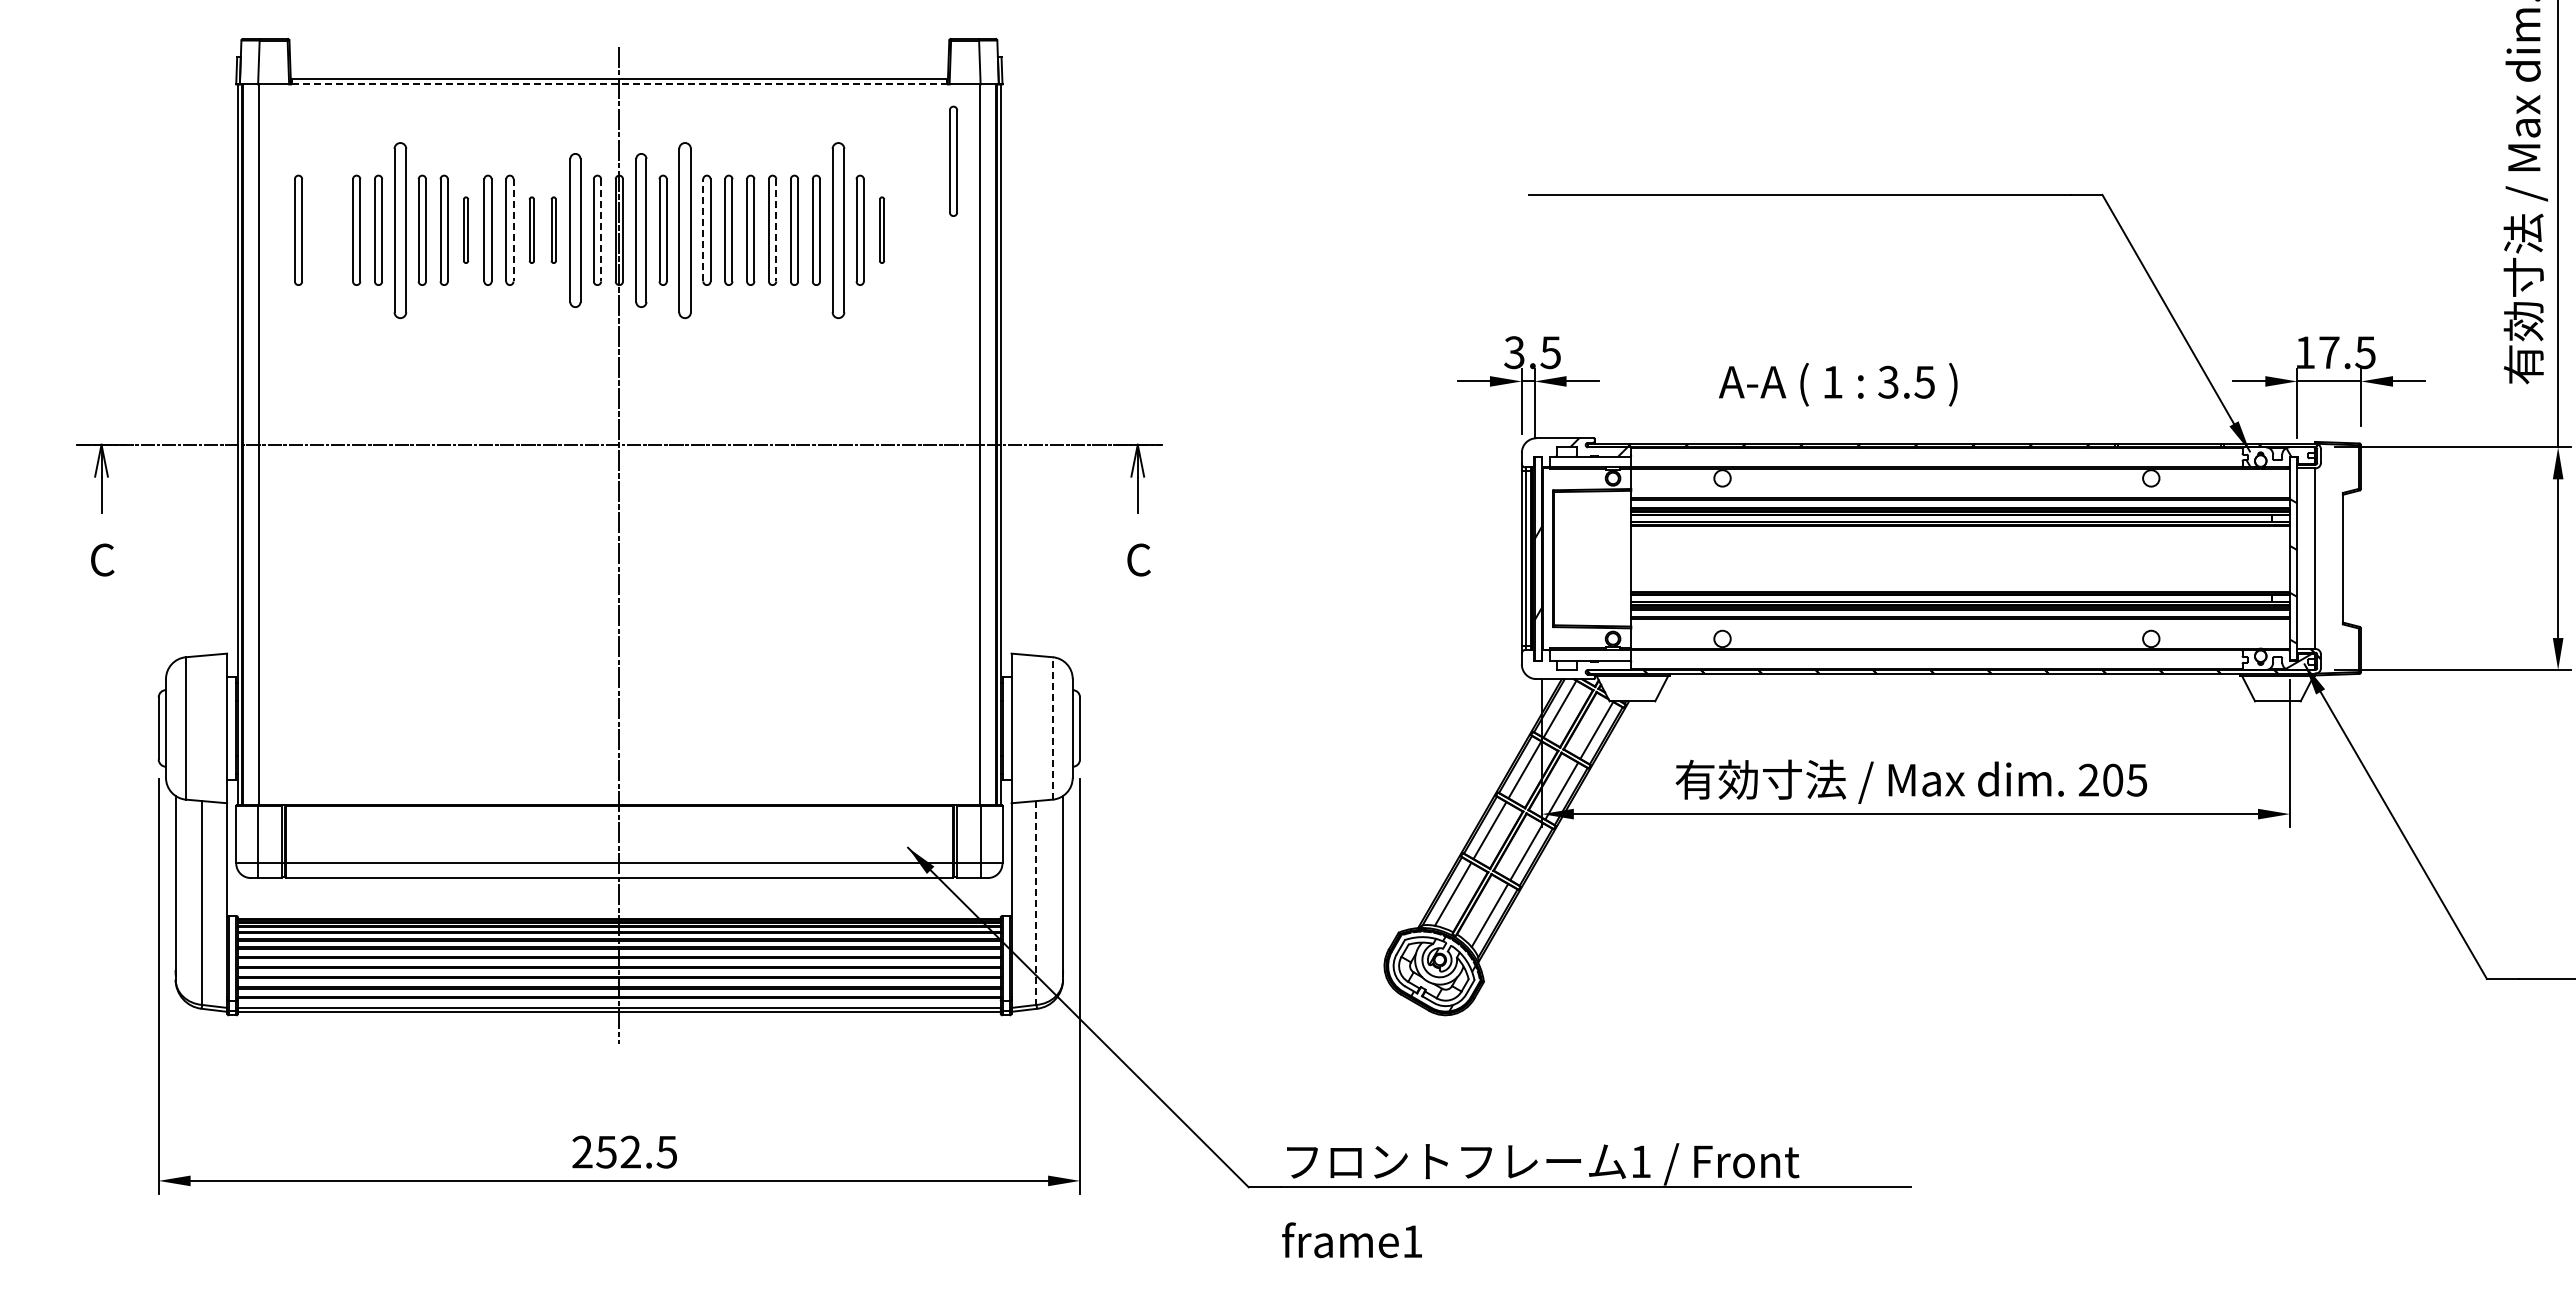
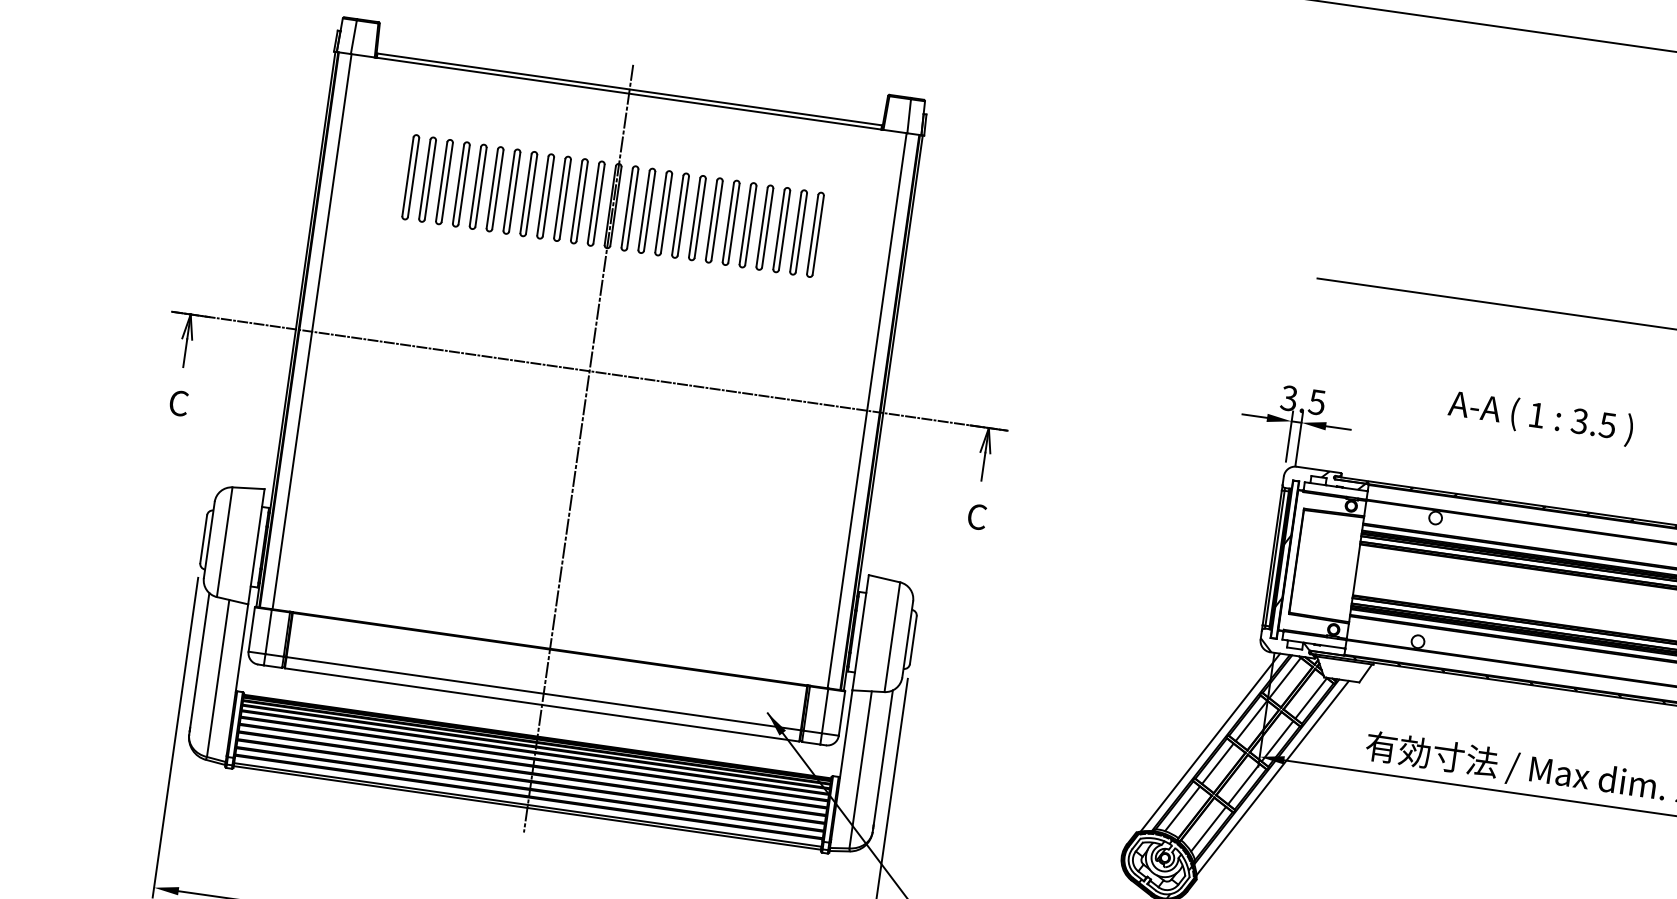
line: (619, 84) -> (629, 93), dashed -> solid
part: (953, 160) -> (878, 188), removed
part: (298, 229) -> (366, 170), removed
part: (400, 229) -> (444, 181), size x0.62
part: (465, 229) -> (494, 188), size x1.67
part: (531, 229) -> (545, 195), size x1.67
part: (553, 229) -> (562, 198), size x1.67
part: (575, 229) -> (579, 200), size x0.71
part: (640, 229) -> (629, 207), size x0.71
part: (684, 229) -> (663, 212), size x0.62
line: (703, 229) -> (678, 214), dashed -> solid
part: (837, 229) -> (781, 229), size x0.62
part: (881, 229) -> (815, 234), size x1.67
line: (513, 230) -> (531, 194), dashed -> solid
line: (601, 230) -> (599, 204), dashed -> solid
line: (776, 230) -> (734, 223), dashed -> solid
text: (1838, 384) -> (1541, 417), moved
hatch: (1557, 669) -> (1287, 647), added
line: (1052, 727) -> (892, 636), dashed -> solid
line: (1476, 804) -> (1210, 742), added
line: (1561, 838) -> (1272, 777), added
line: (1036, 903) -> (860, 770), dashed -> solid

